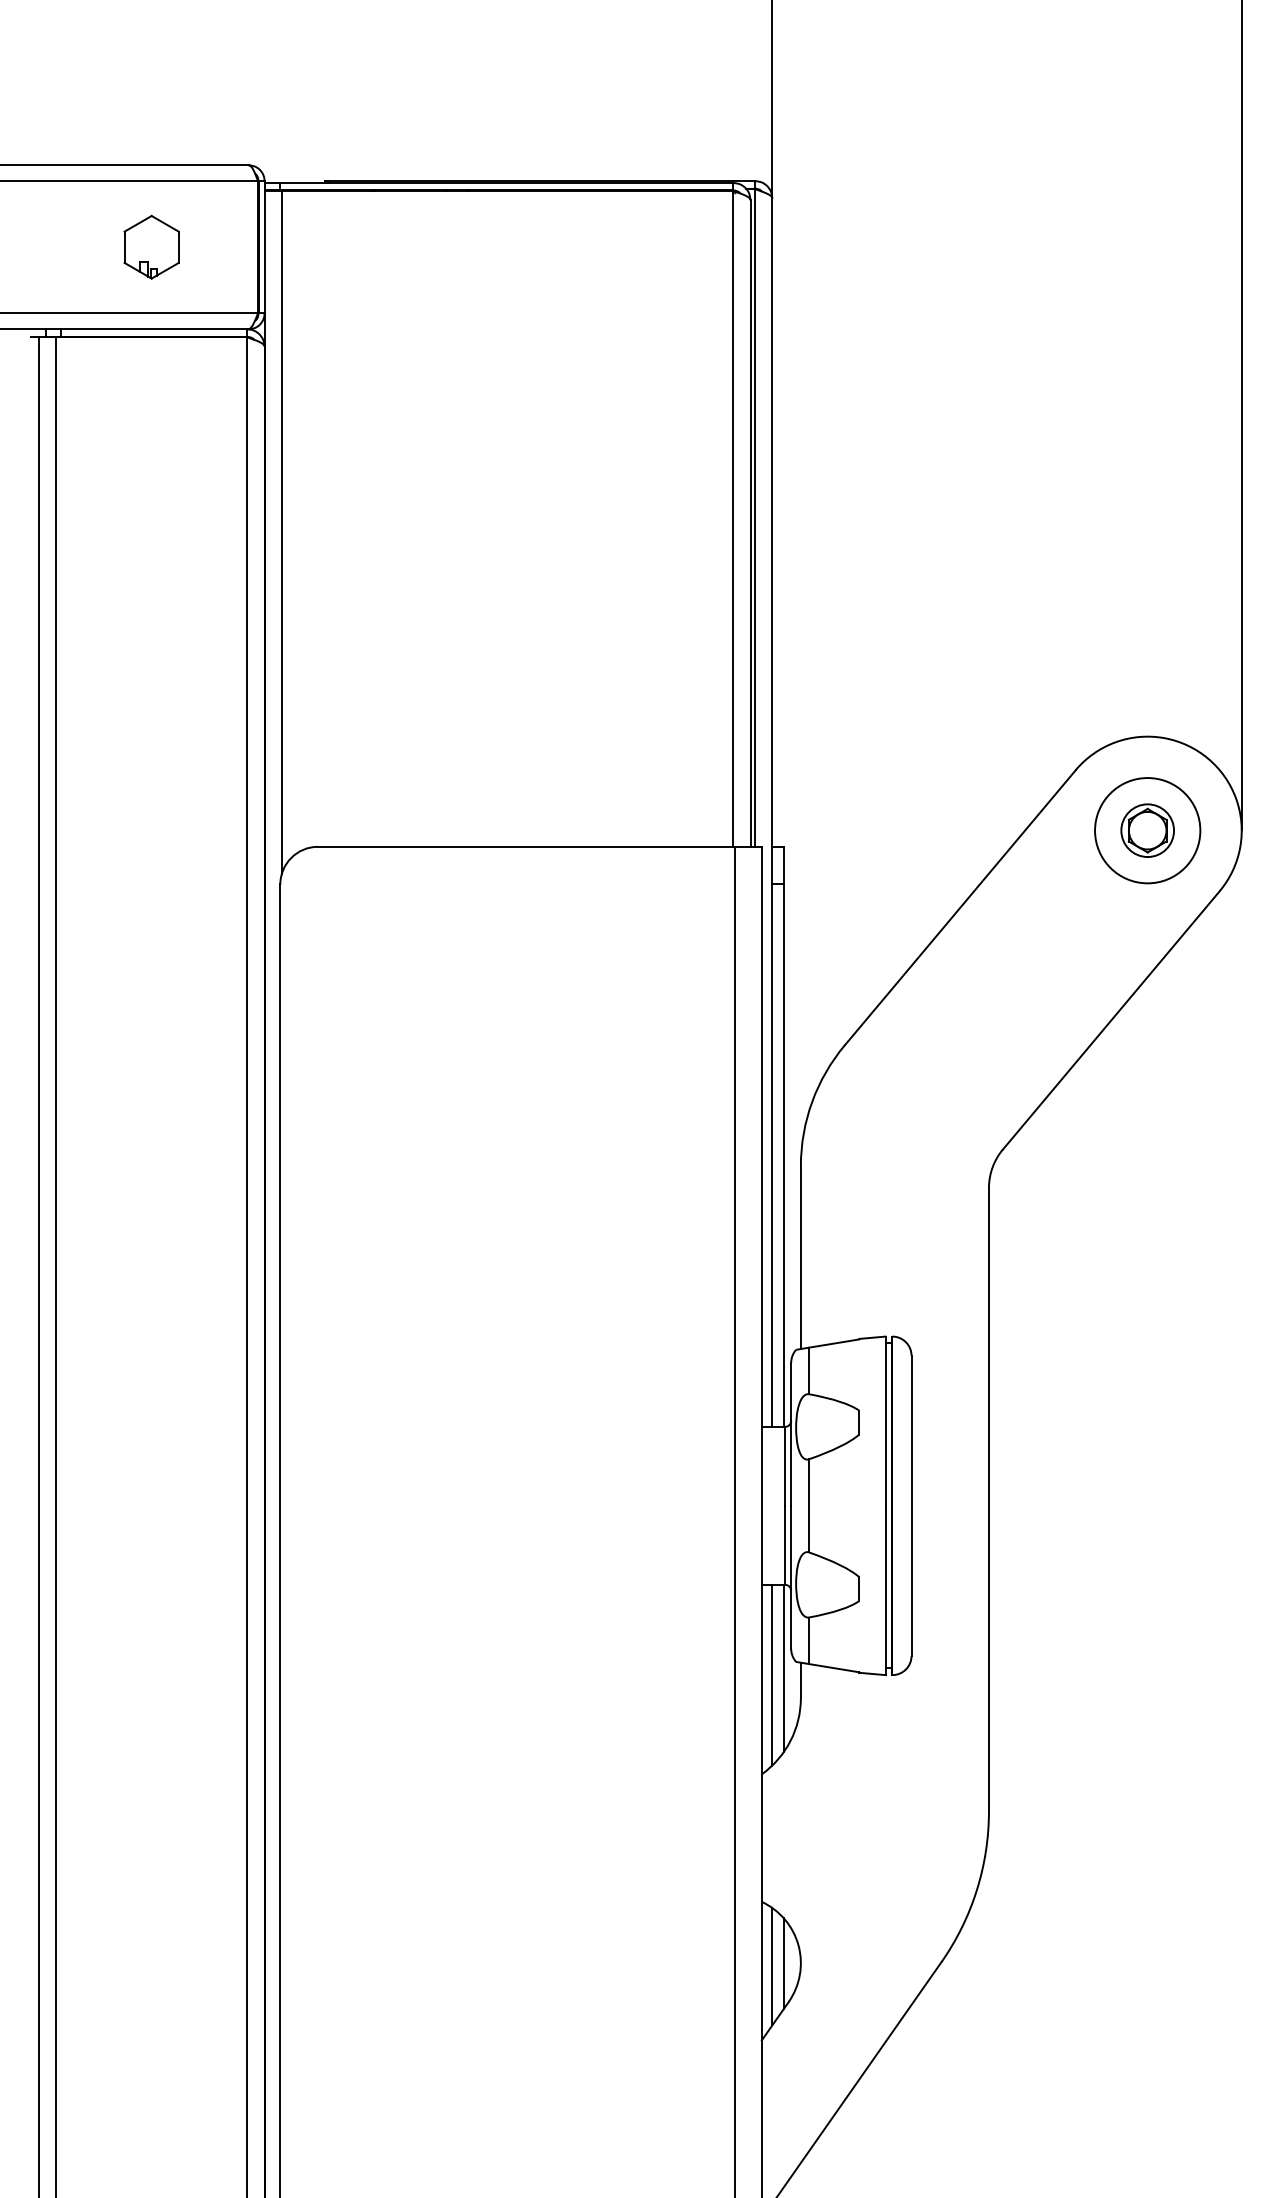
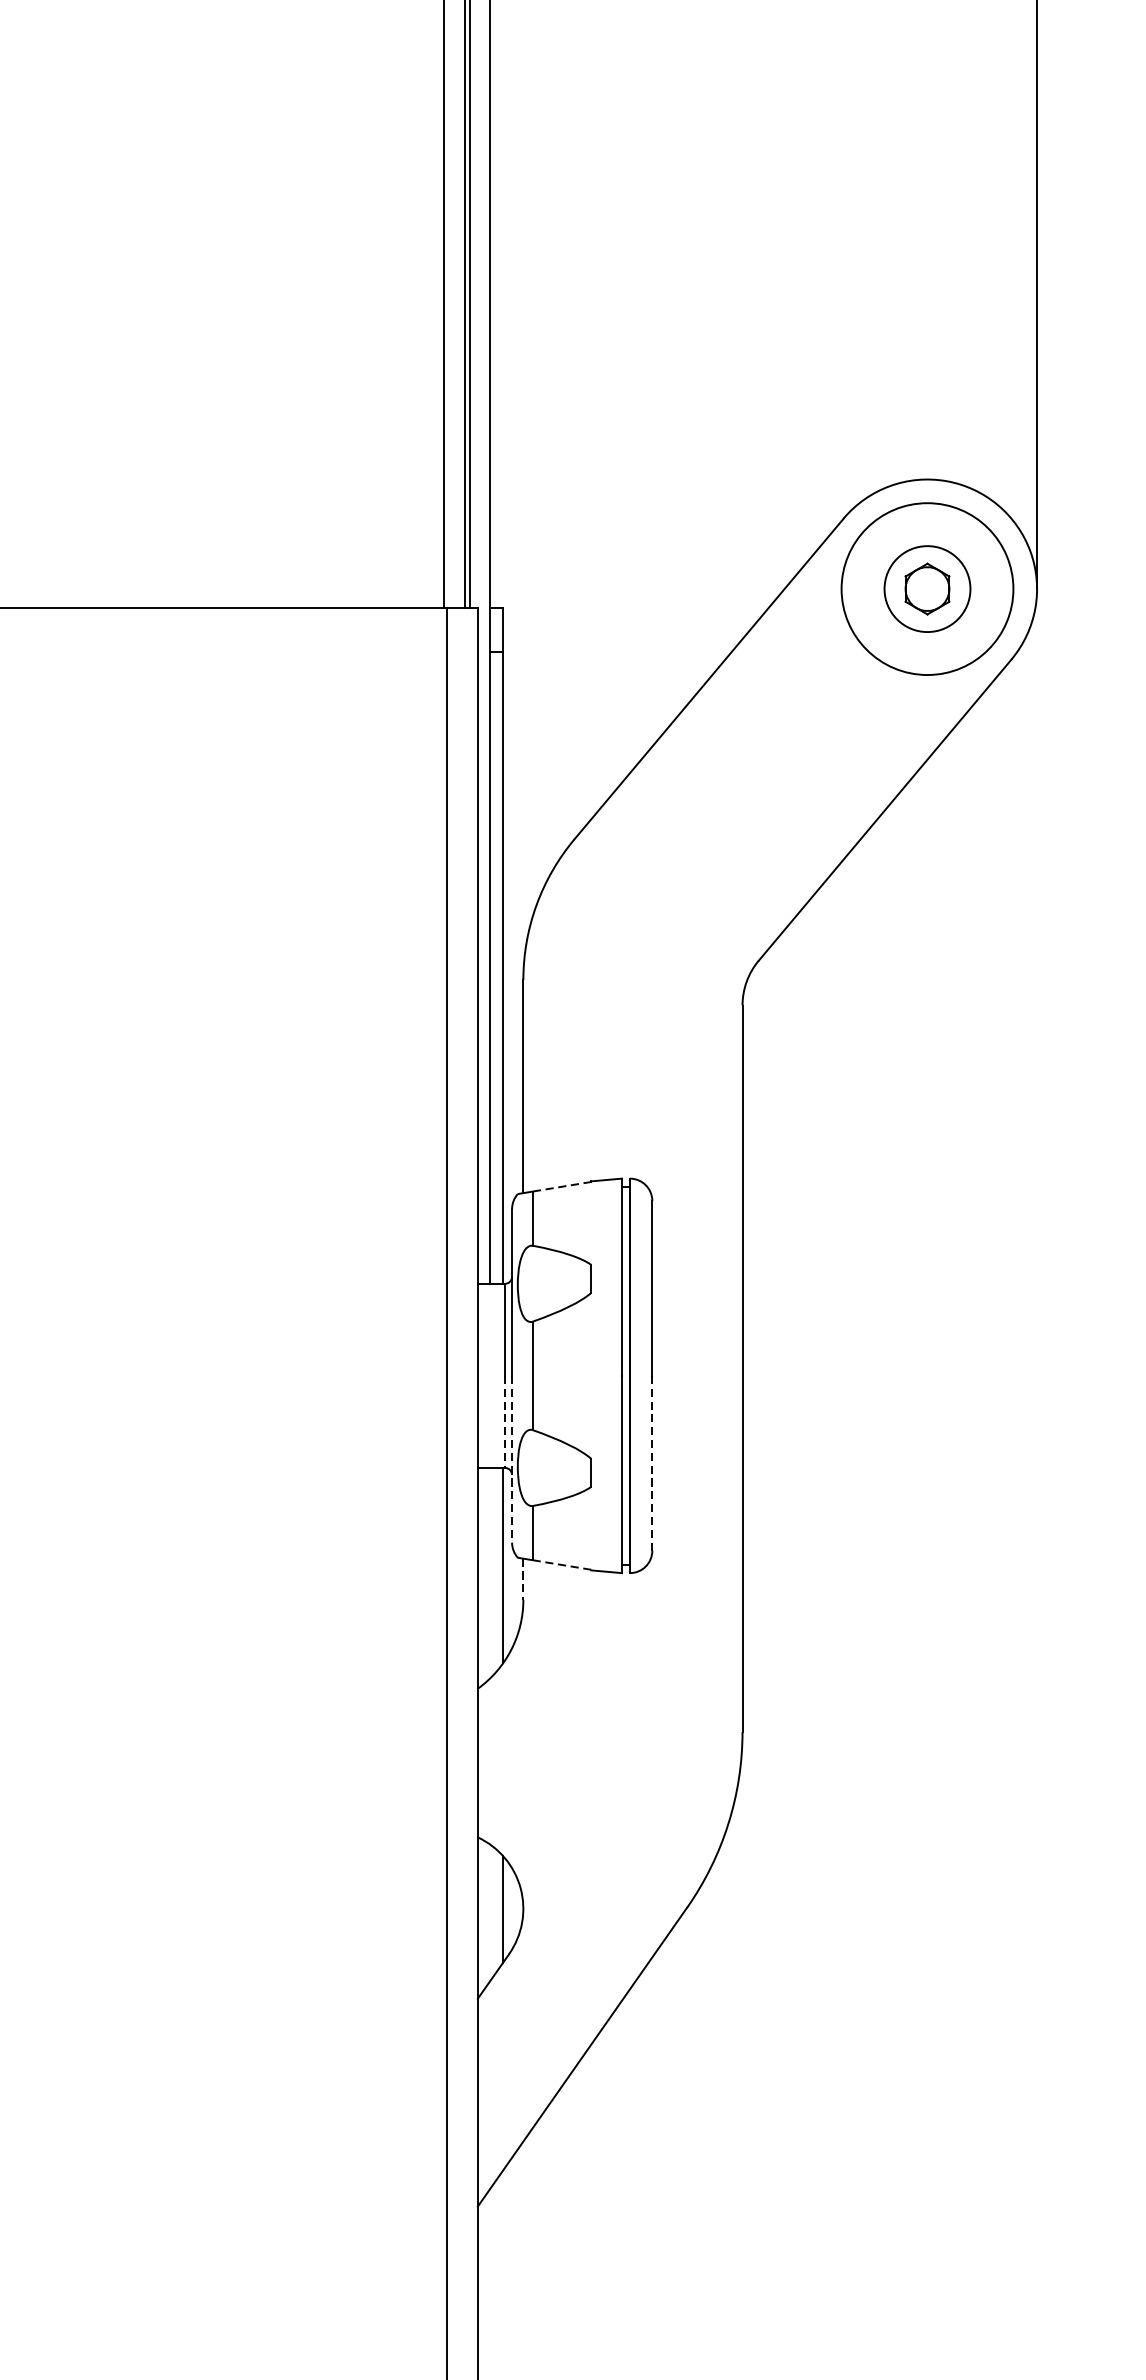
circle: (1147, 830) -> (927, 588), size x1.4
circle: (1147, 830) -> (927, 588), size x1.4
line: (834, 1343) -> (562, 1186), solid -> dashed
line: (785, 1545) -> (505, 1422), solid -> dashed
line: (791, 1577) -> (512, 1459), solid -> dashed
line: (911, 1581) -> (652, 1464), solid -> dashed
line: (833, 1668) -> (561, 1565), solid -> dashed
line: (772, 1674) -> (490, 1572), removed
line: (800, 1680) -> (522, 1579), solid -> dashed
line: (772, 1966) -> (490, 1912), removed

